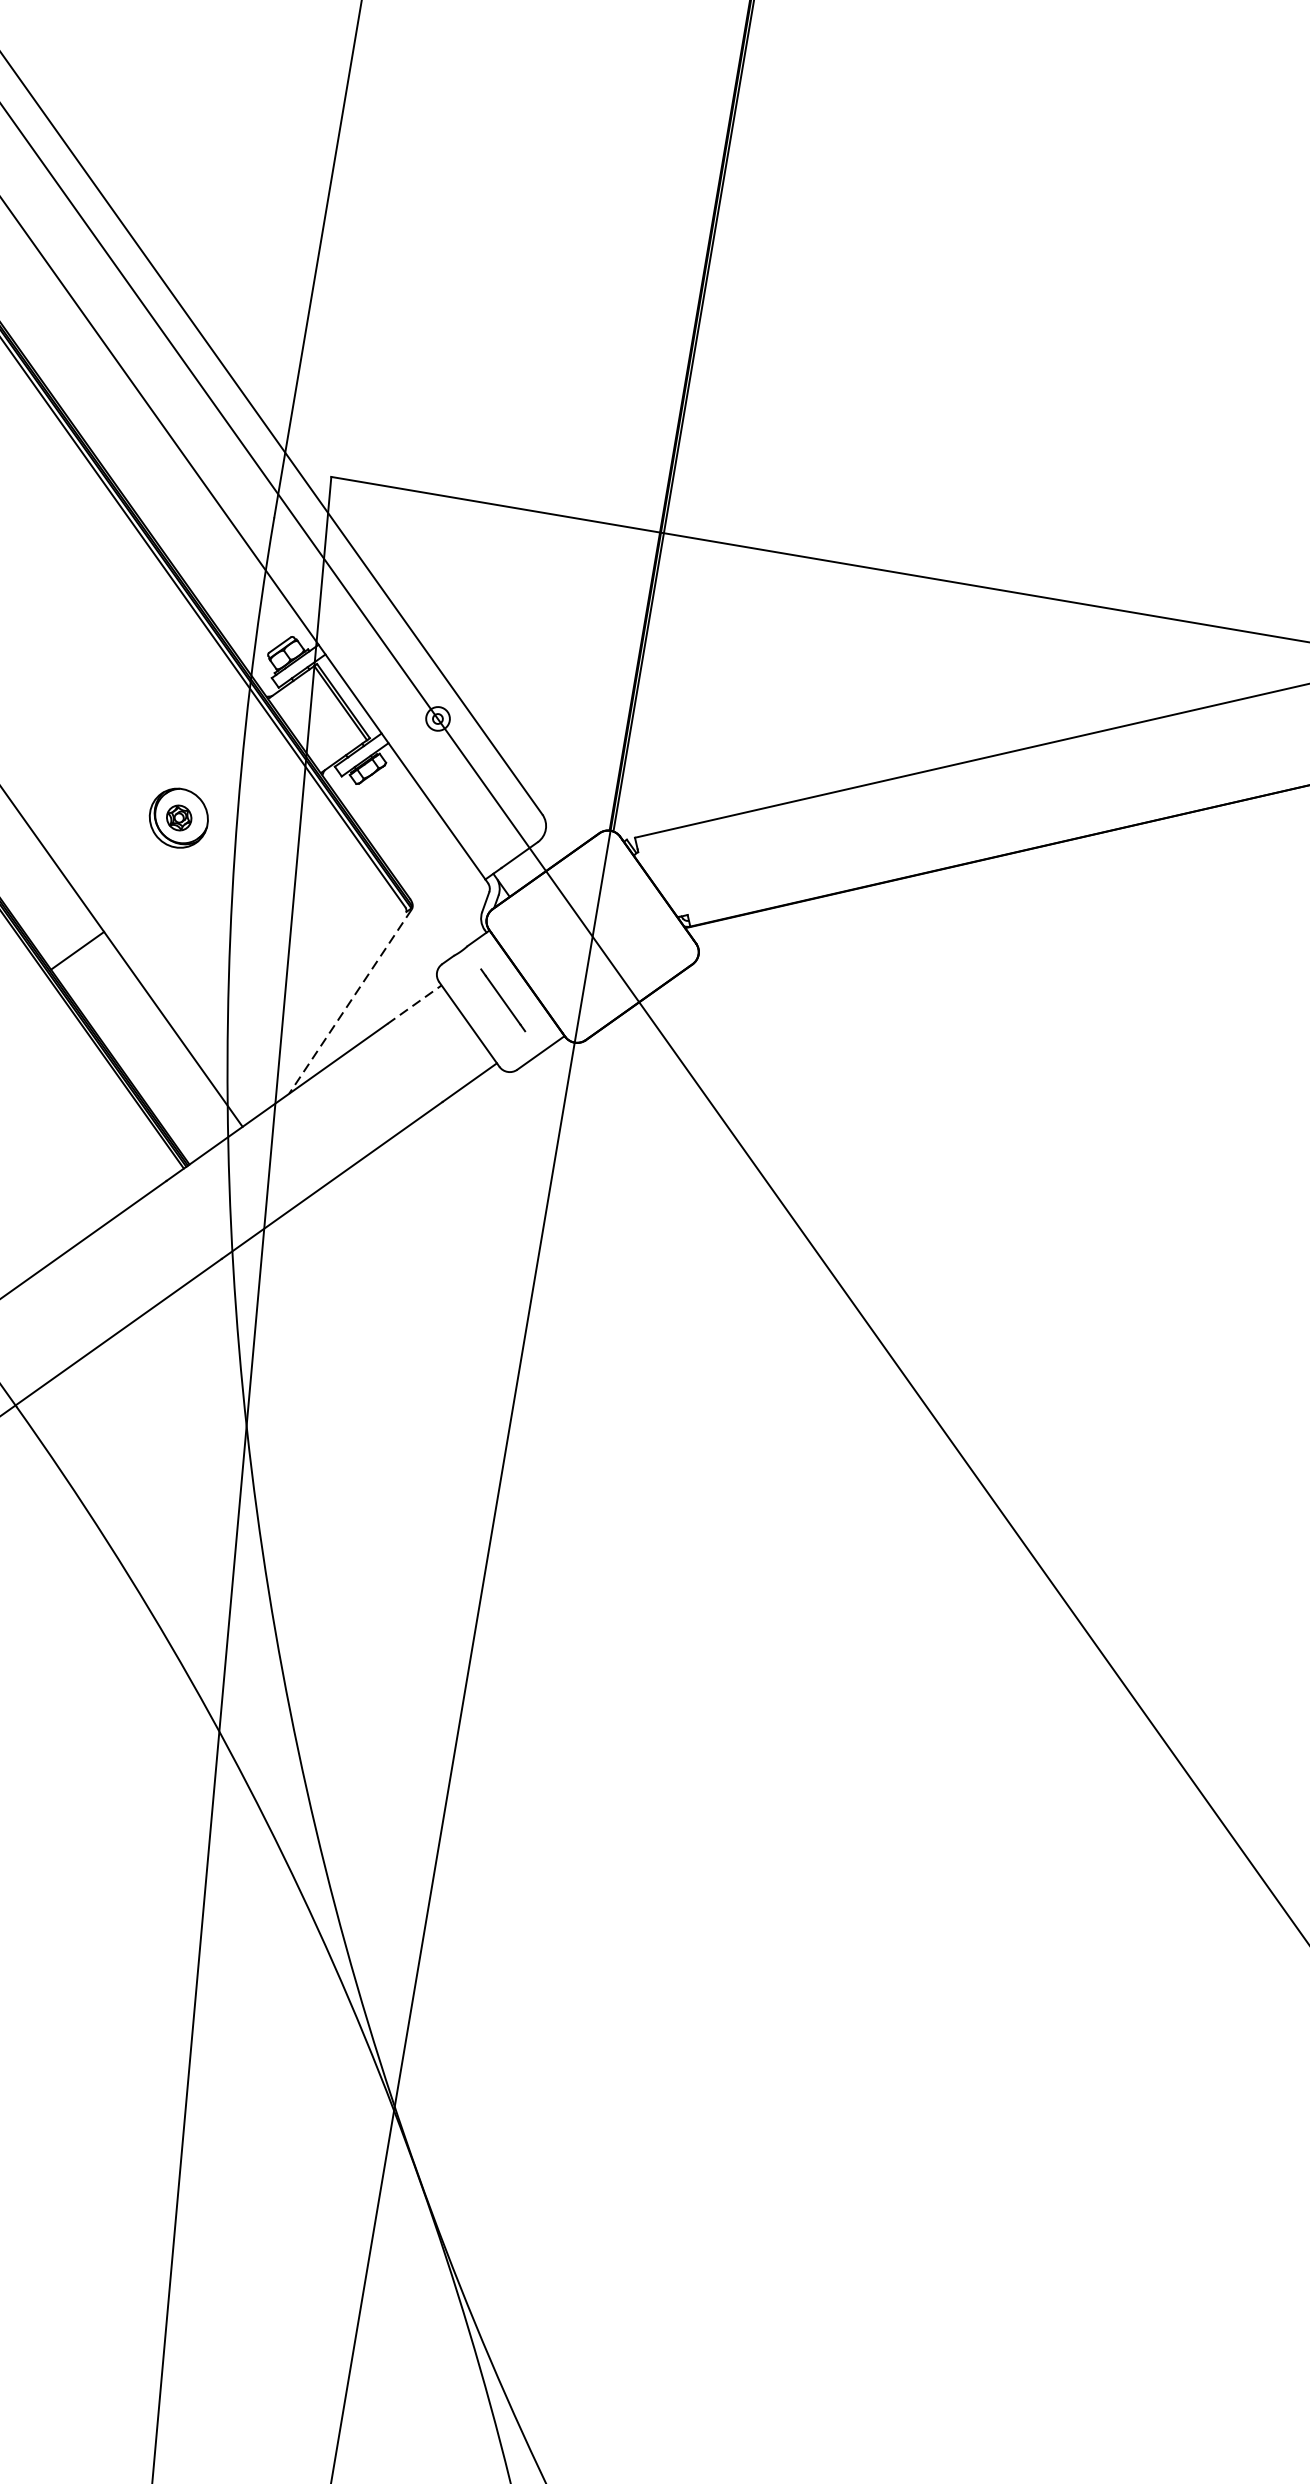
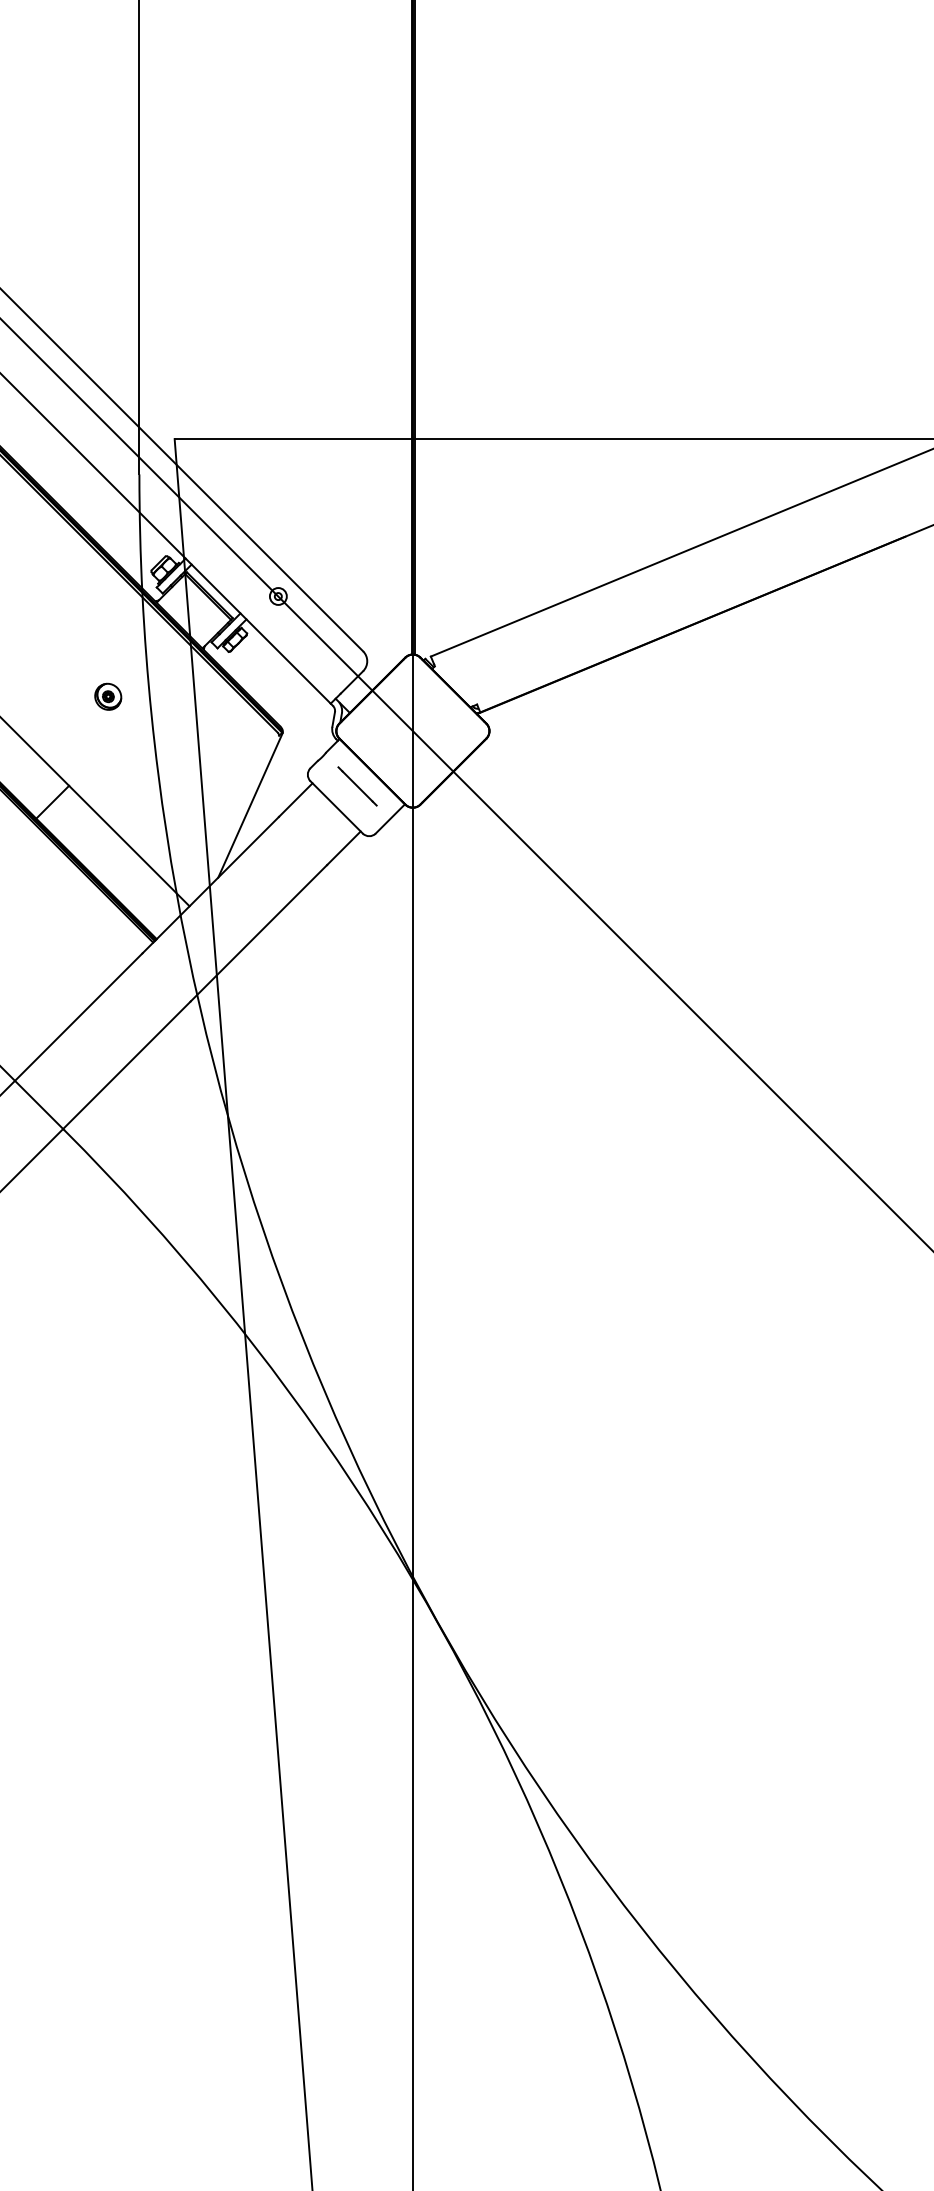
part: (179, 817) -> (108, 696), size x0.62
line: (350, 1001) -> (250, 805), dashed -> solid
line: (413, 1005) -> (295, 800), dashed -> solid

